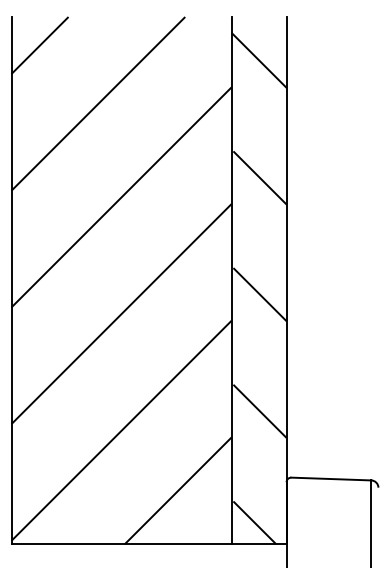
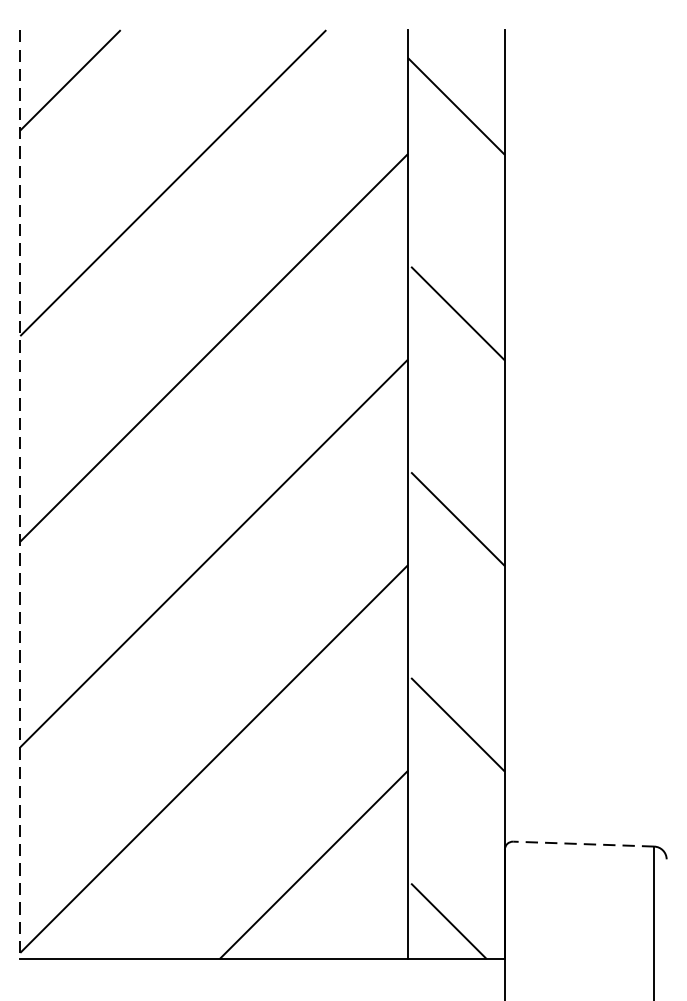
line: (11, 280) -> (20, 494), solid -> dashed
line: (330, 479) -> (582, 844), solid -> dashed

